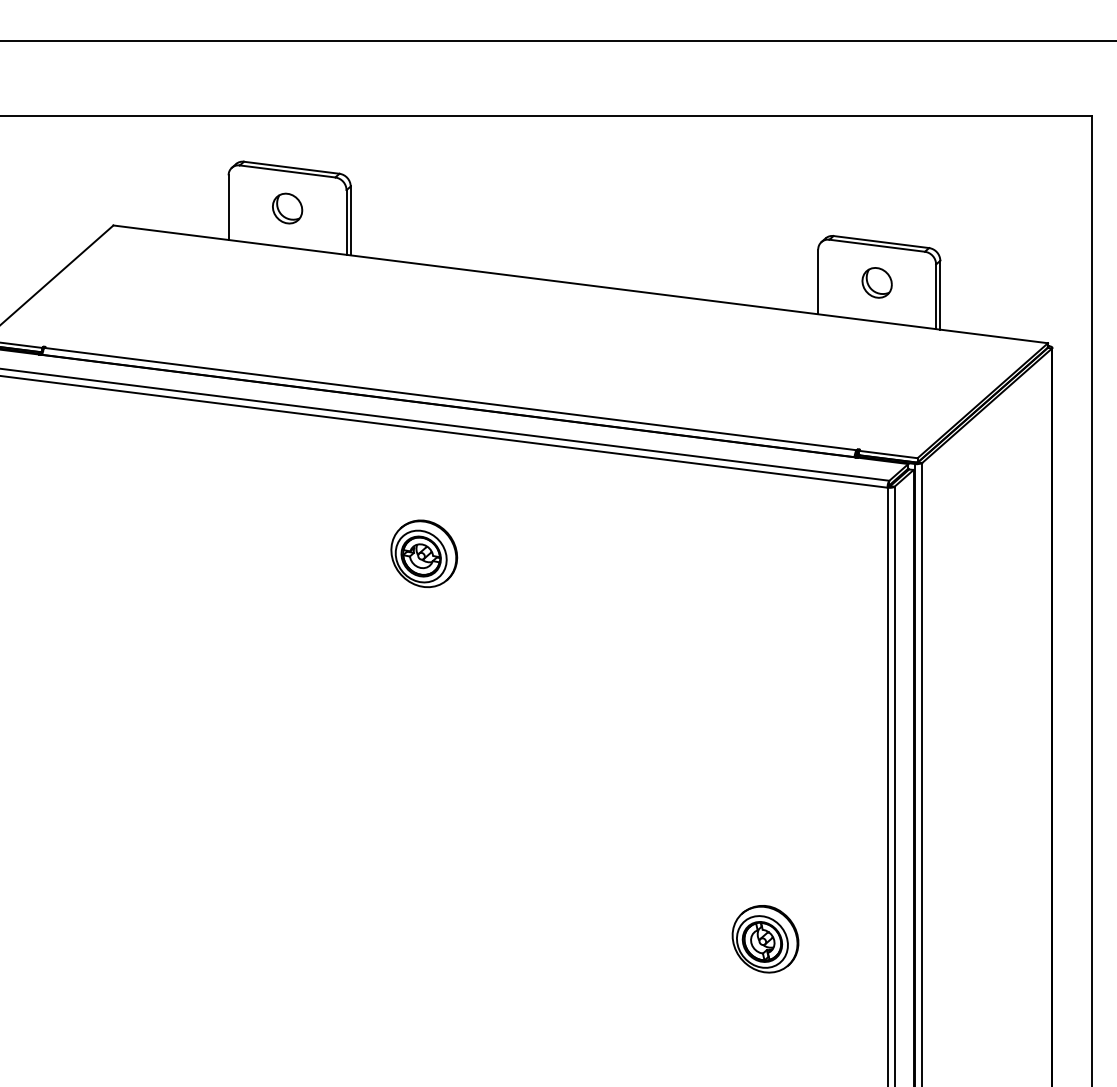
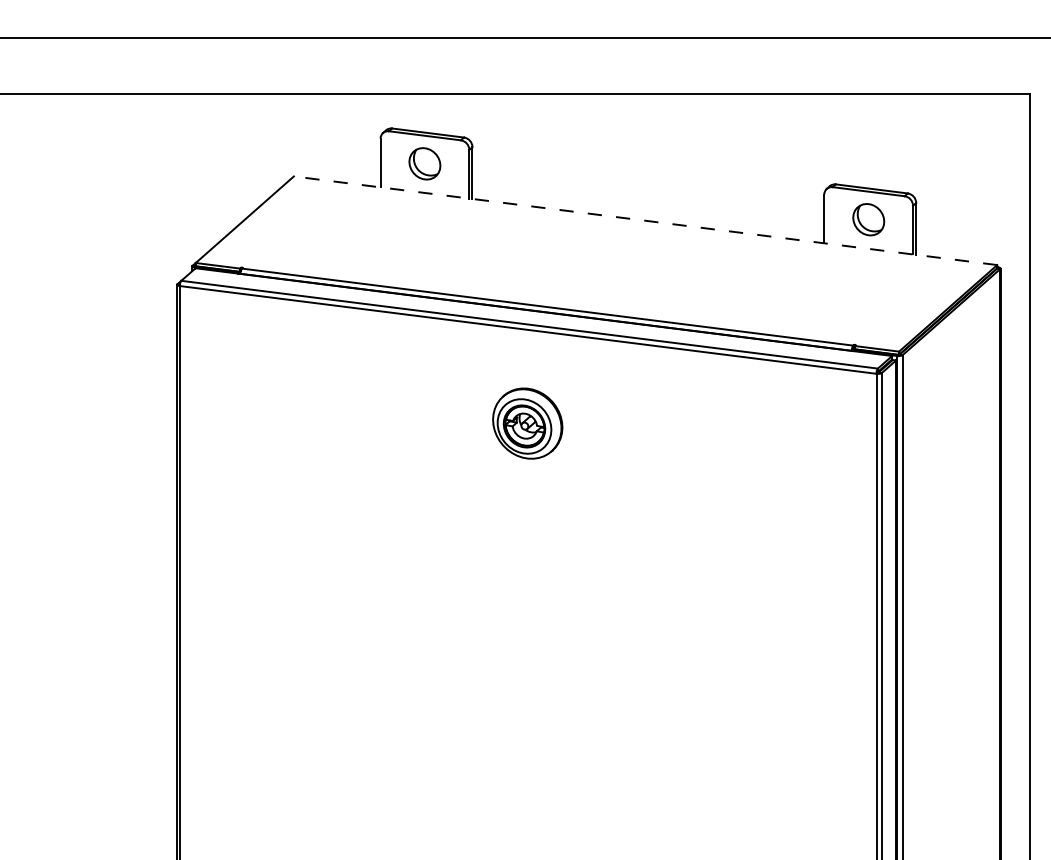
part: (286, 208) -> (424, 163), size x1.4
part: (876, 282) -> (868, 219), size x1.4
line: (580, 284) -> (645, 220), solid -> dashed
part: (423, 553) -> (527, 423), size x1.4
part: (765, 939) -> (784, 713), removed

